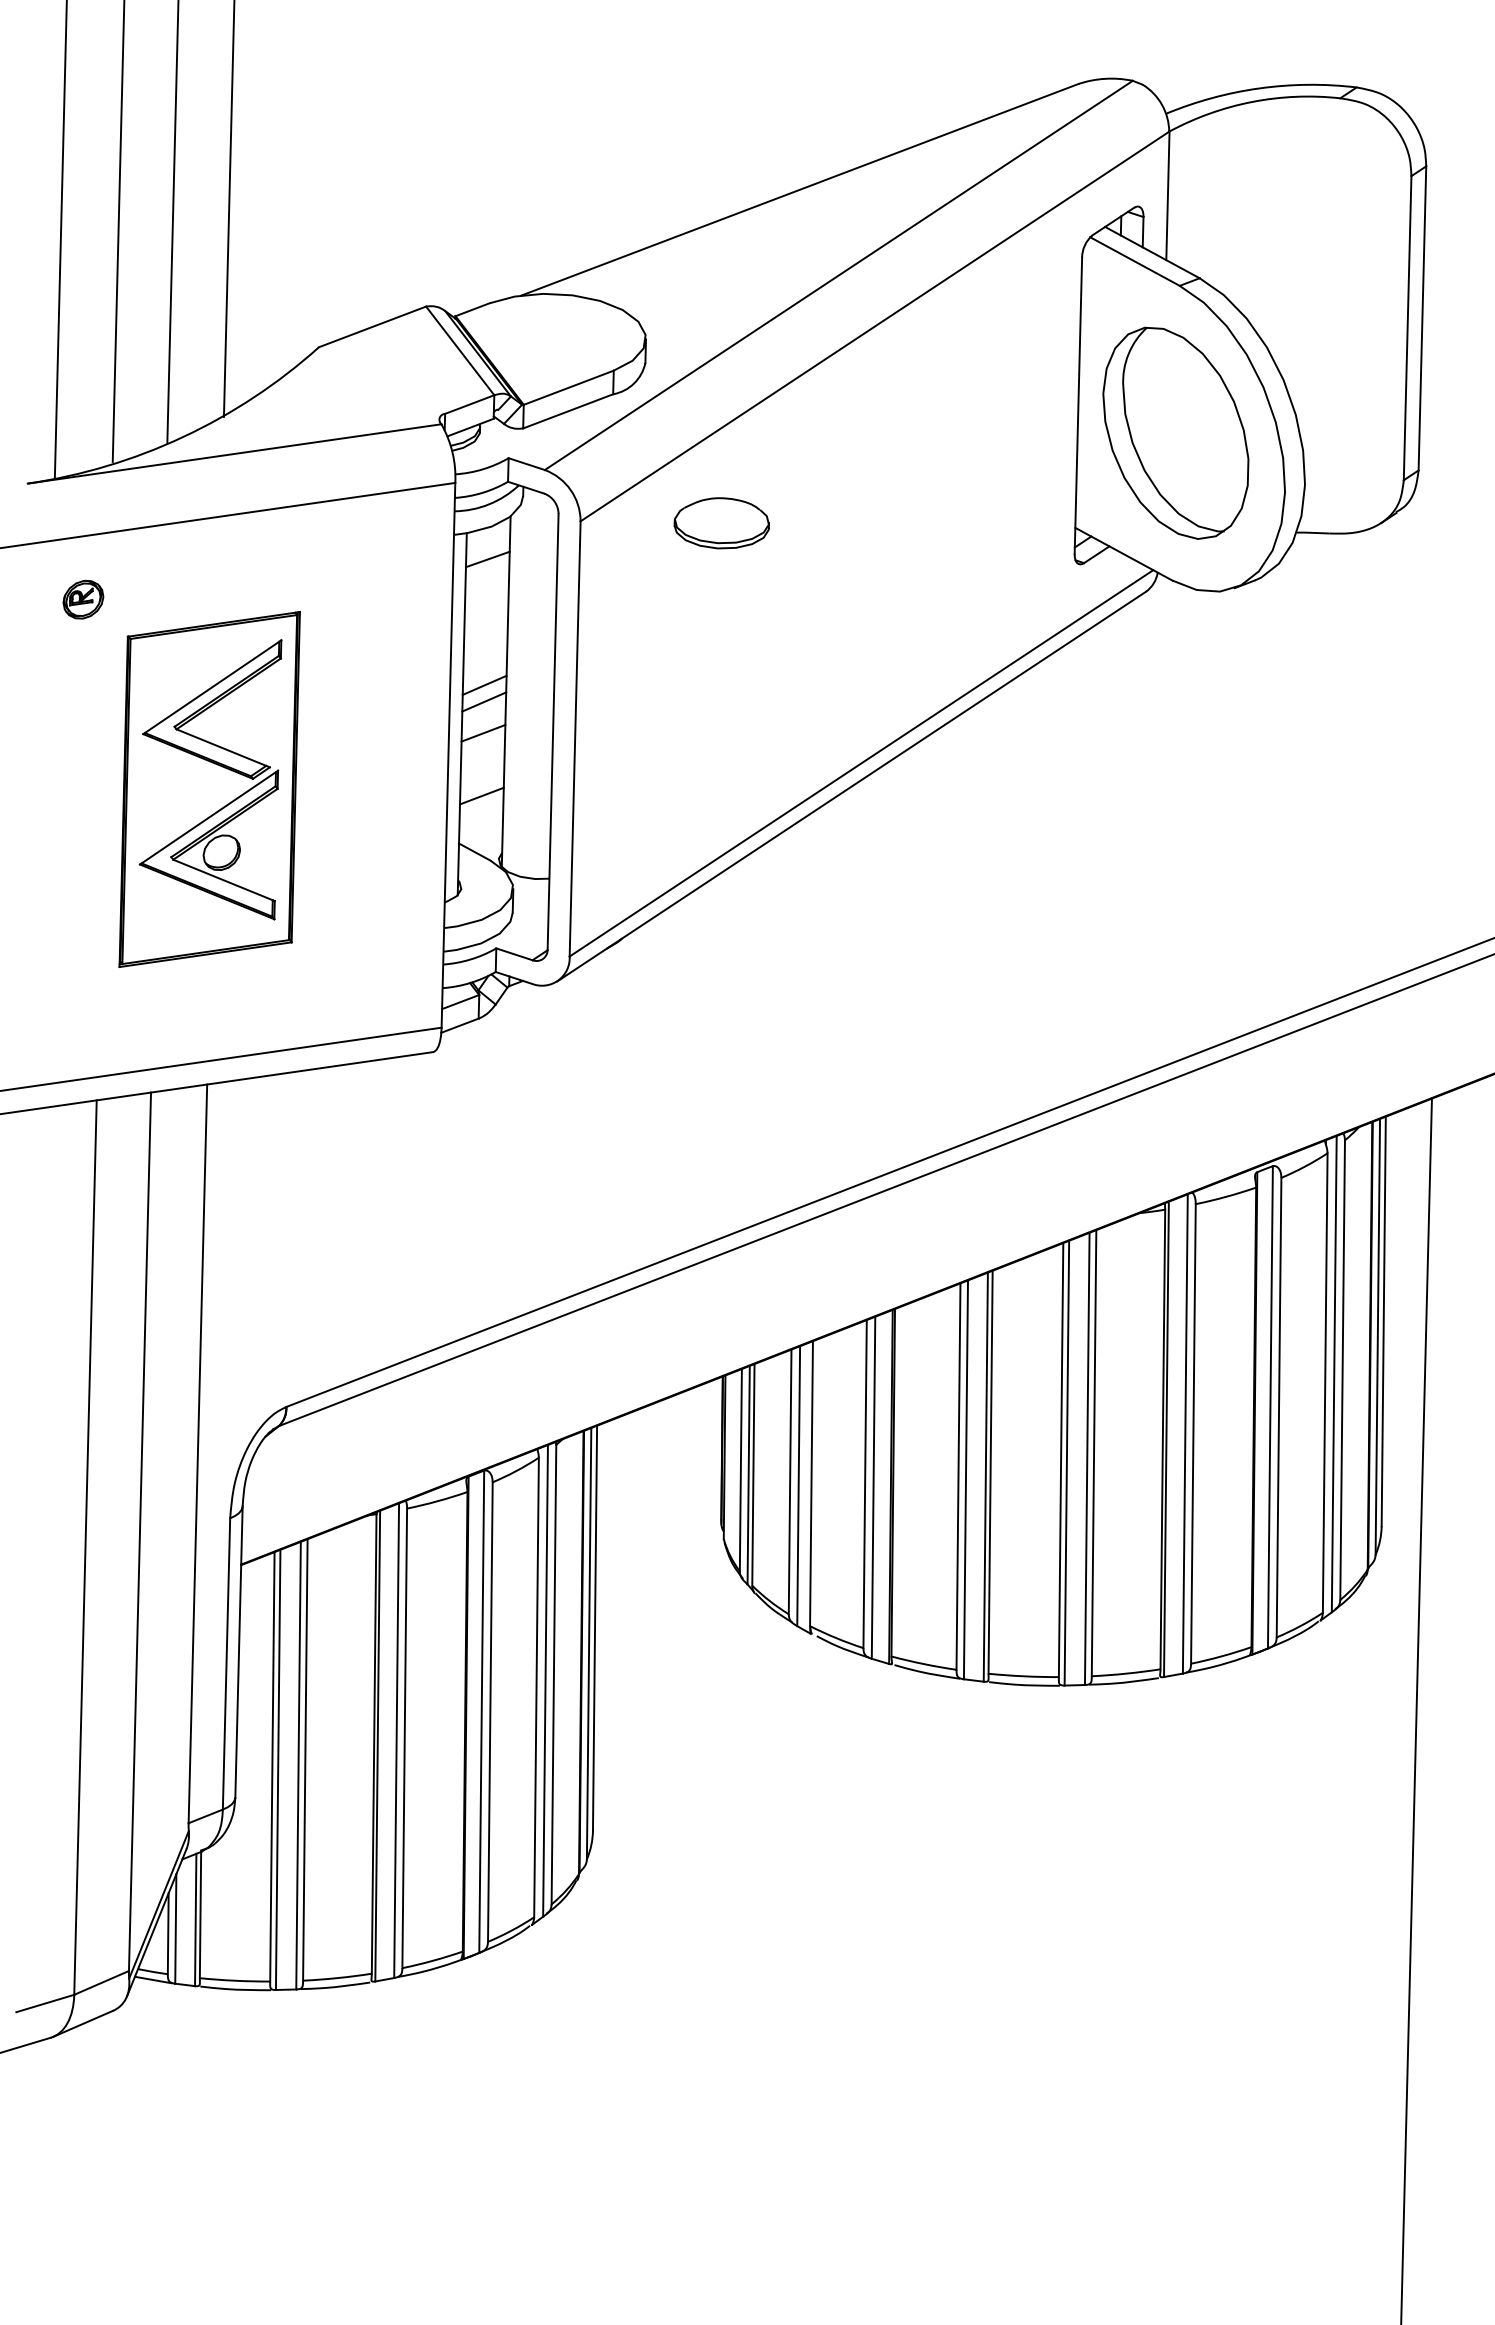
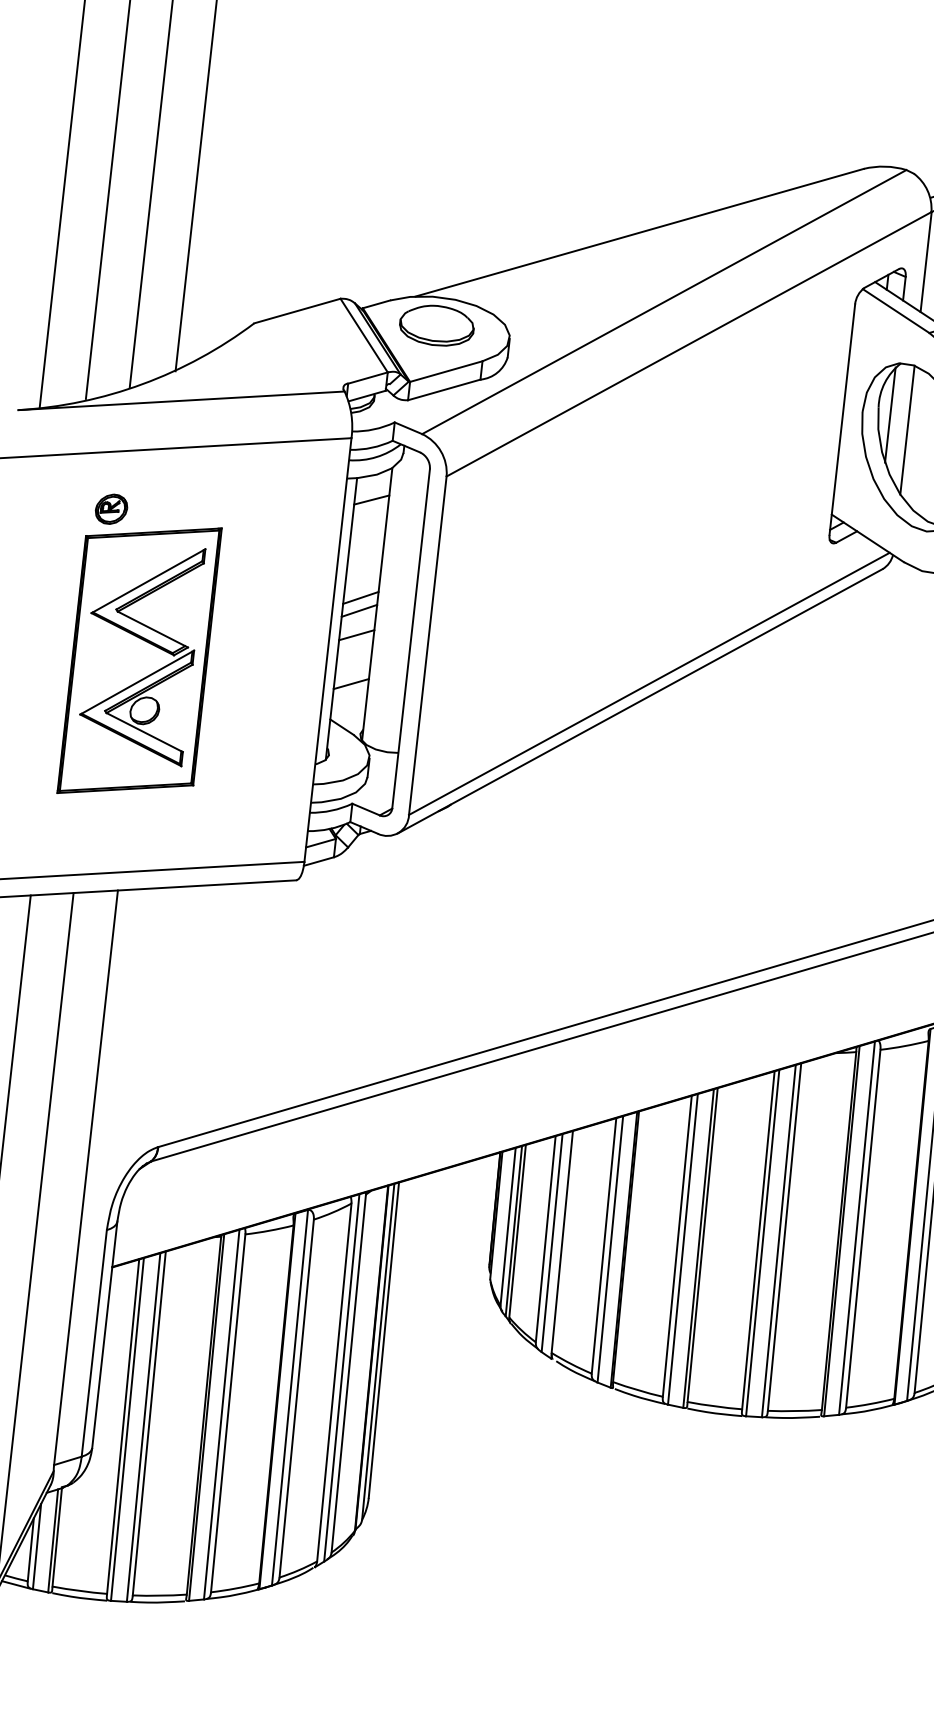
line: (1138, 394) -> (889, 414), added
line: (1162, 411) -> (907, 429), added
part: (721, 523) -> (436, 325), moved
part: (83, 599) -> (111, 509), moved

